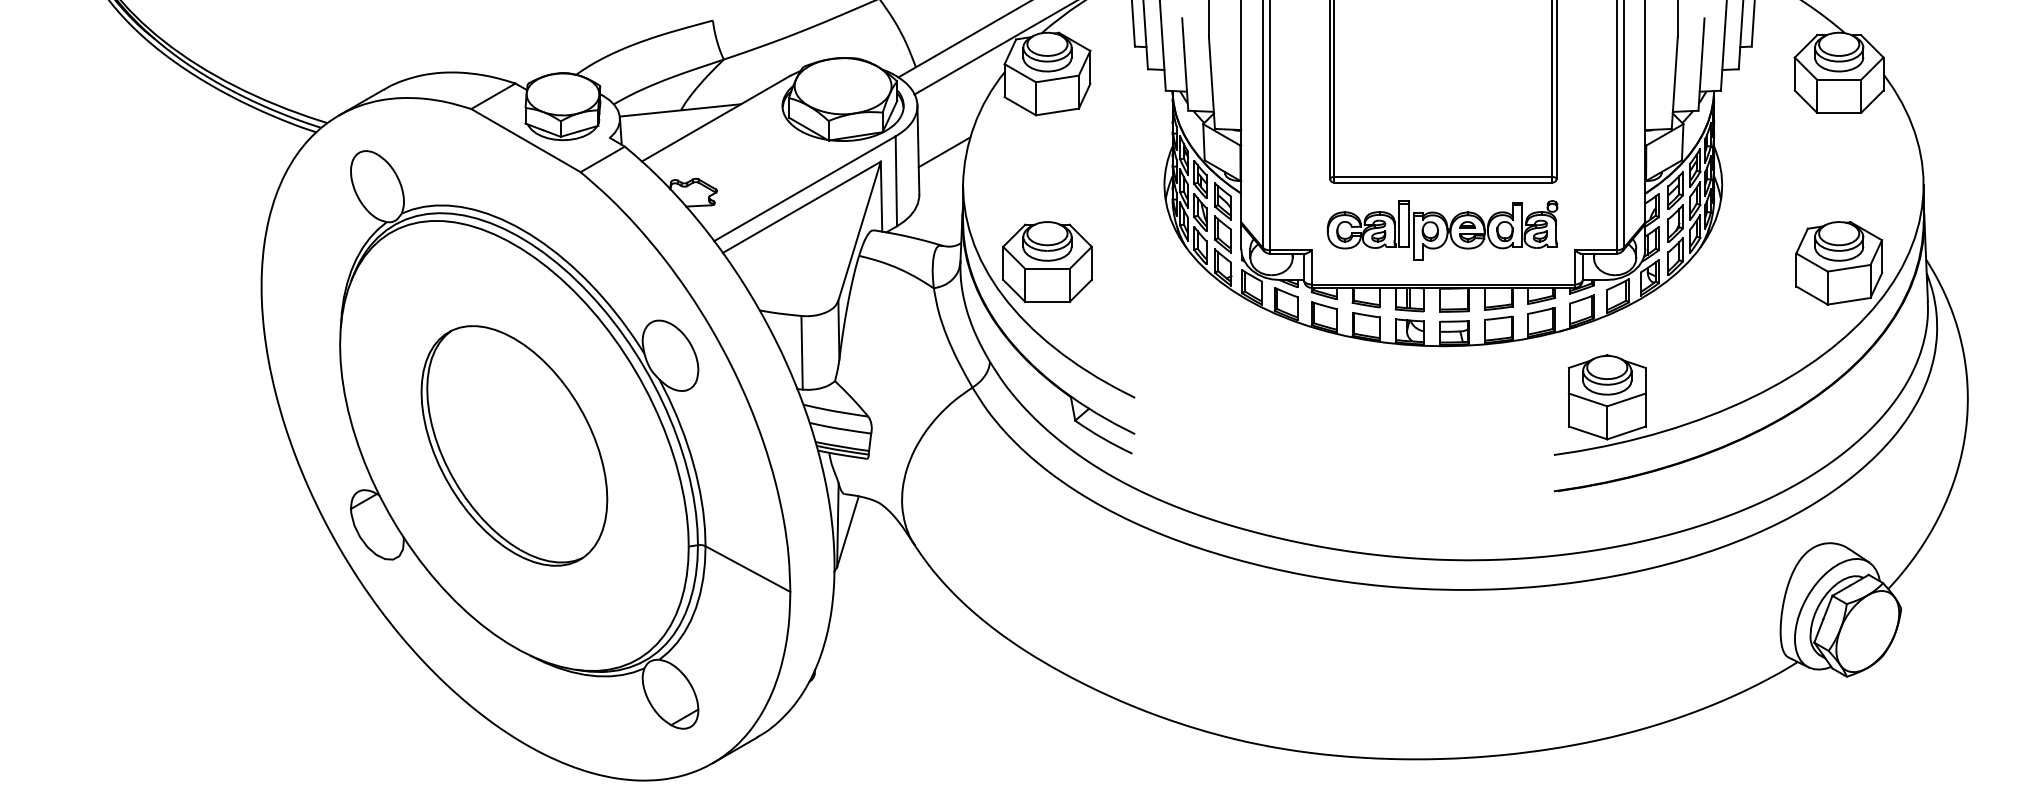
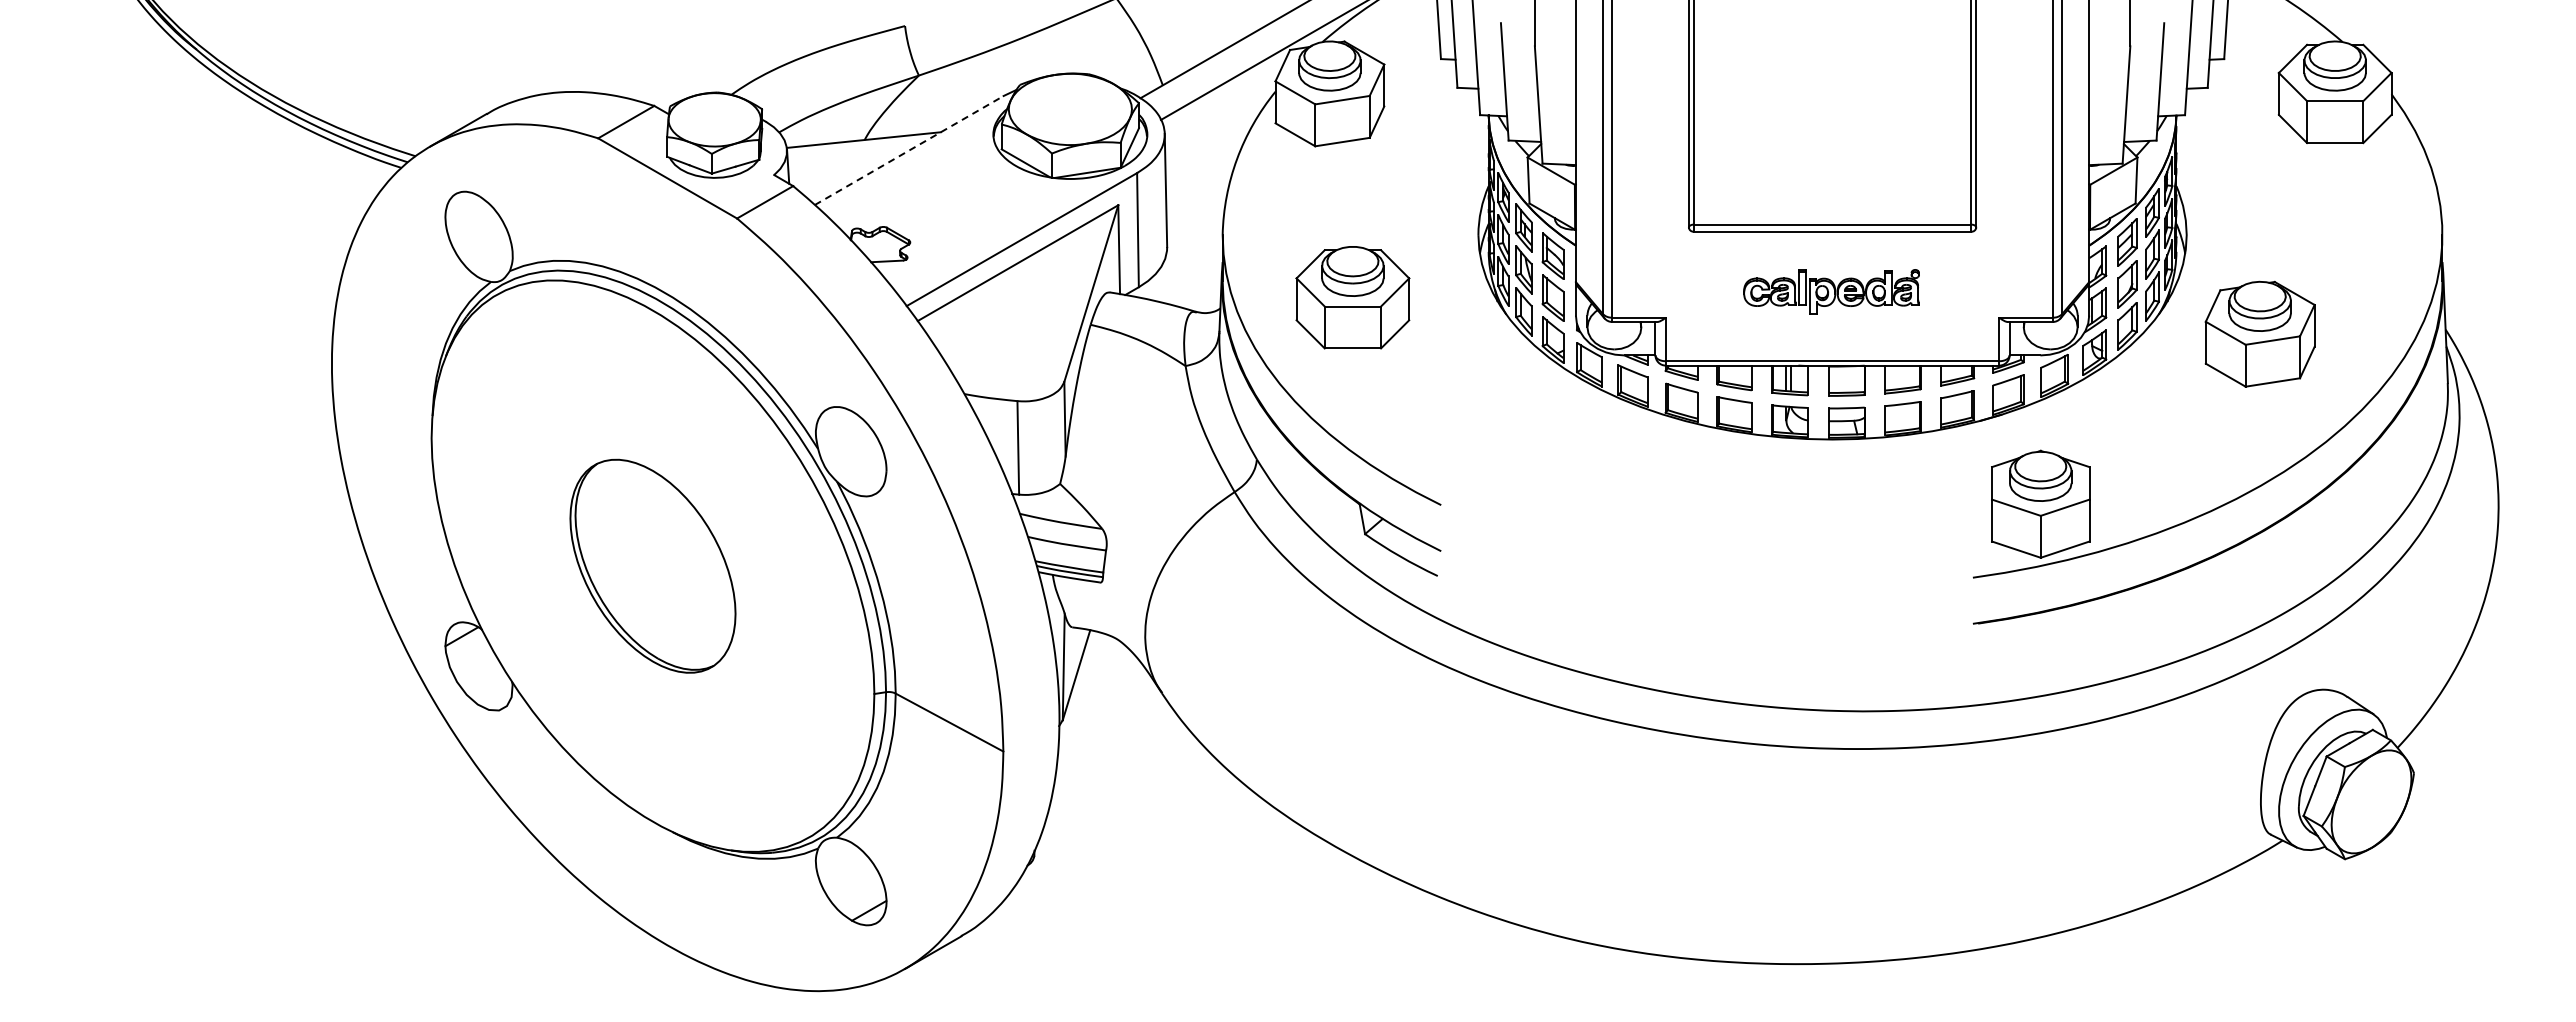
line: (716, 118) -> (909, 150), solid -> dashed
line: (944, 152) -> (1198, 193), removed
part: (1442, 229) -> (1831, 291), size x0.6
part: (1047, 261) -> (1352, 297), moved
part: (1838, 262) -> (2259, 333), moved
part: (514, 446) -> (652, 566), size x0.7

